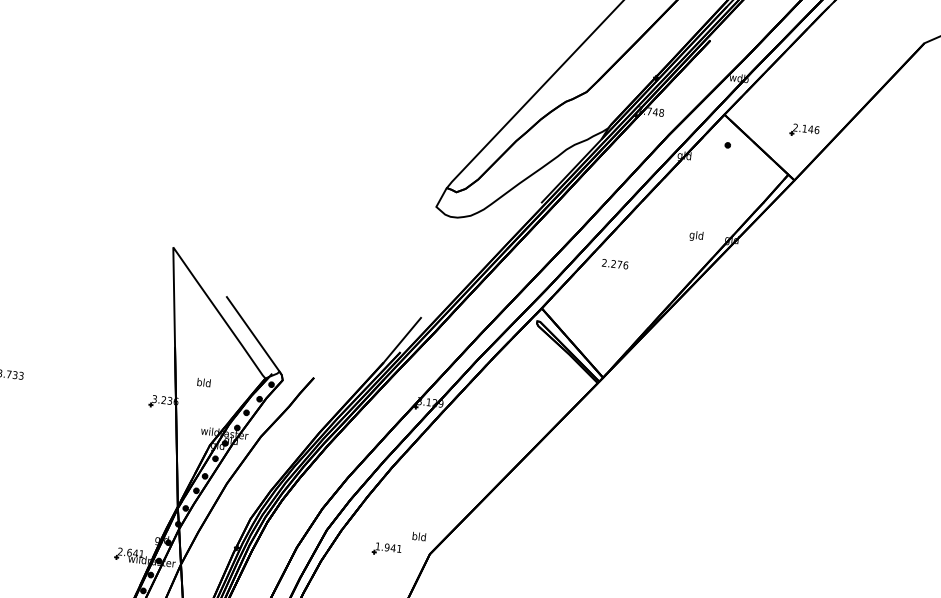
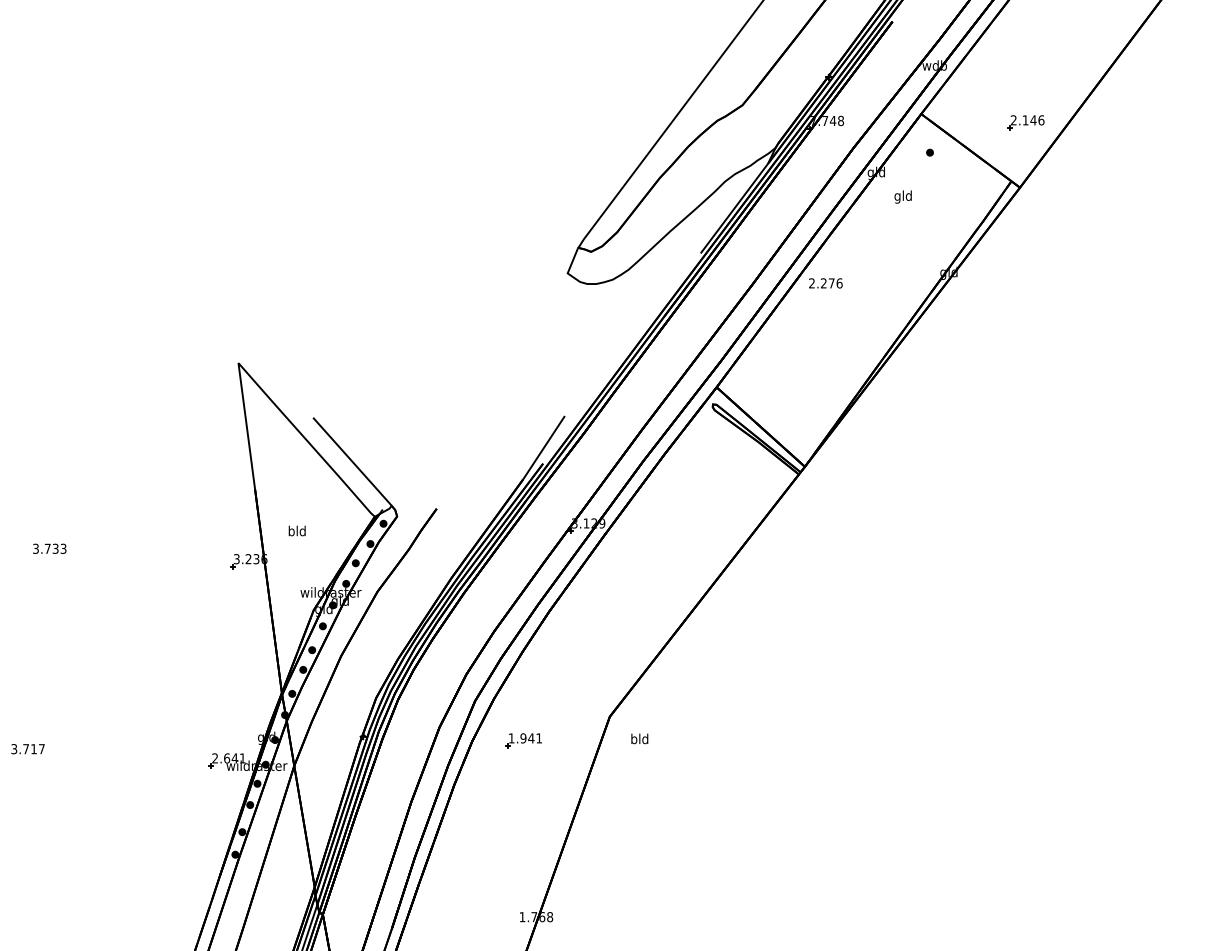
text: (695, 235) -> (902, 196), moved
text: (614, 264) -> (825, 283), moved
text: (419, 536) -> (639, 738), moved
part: (387, 549) -> (523, 740), moved

